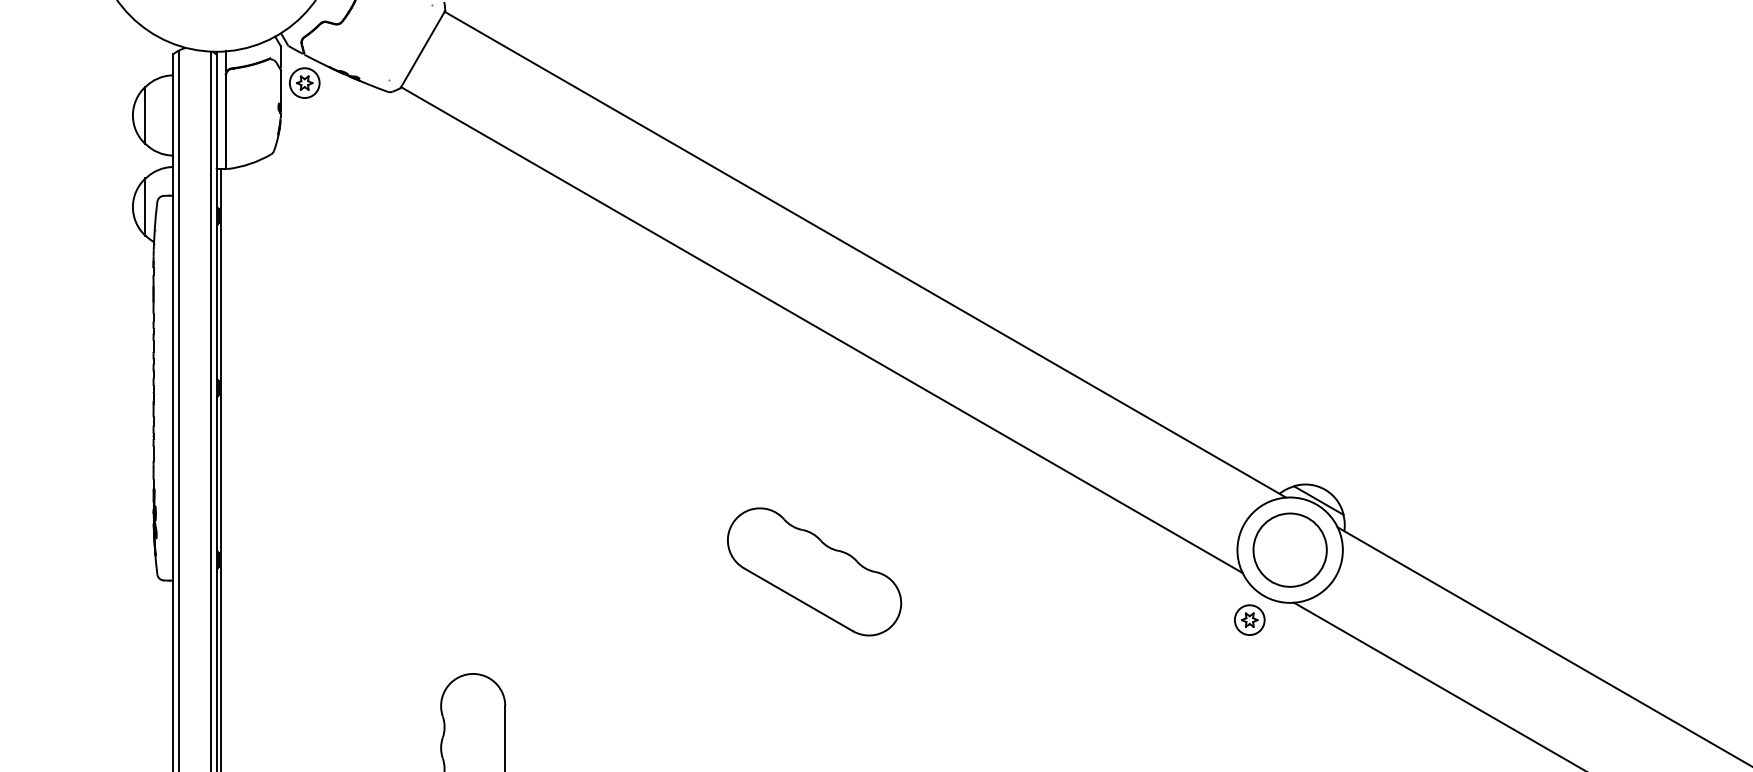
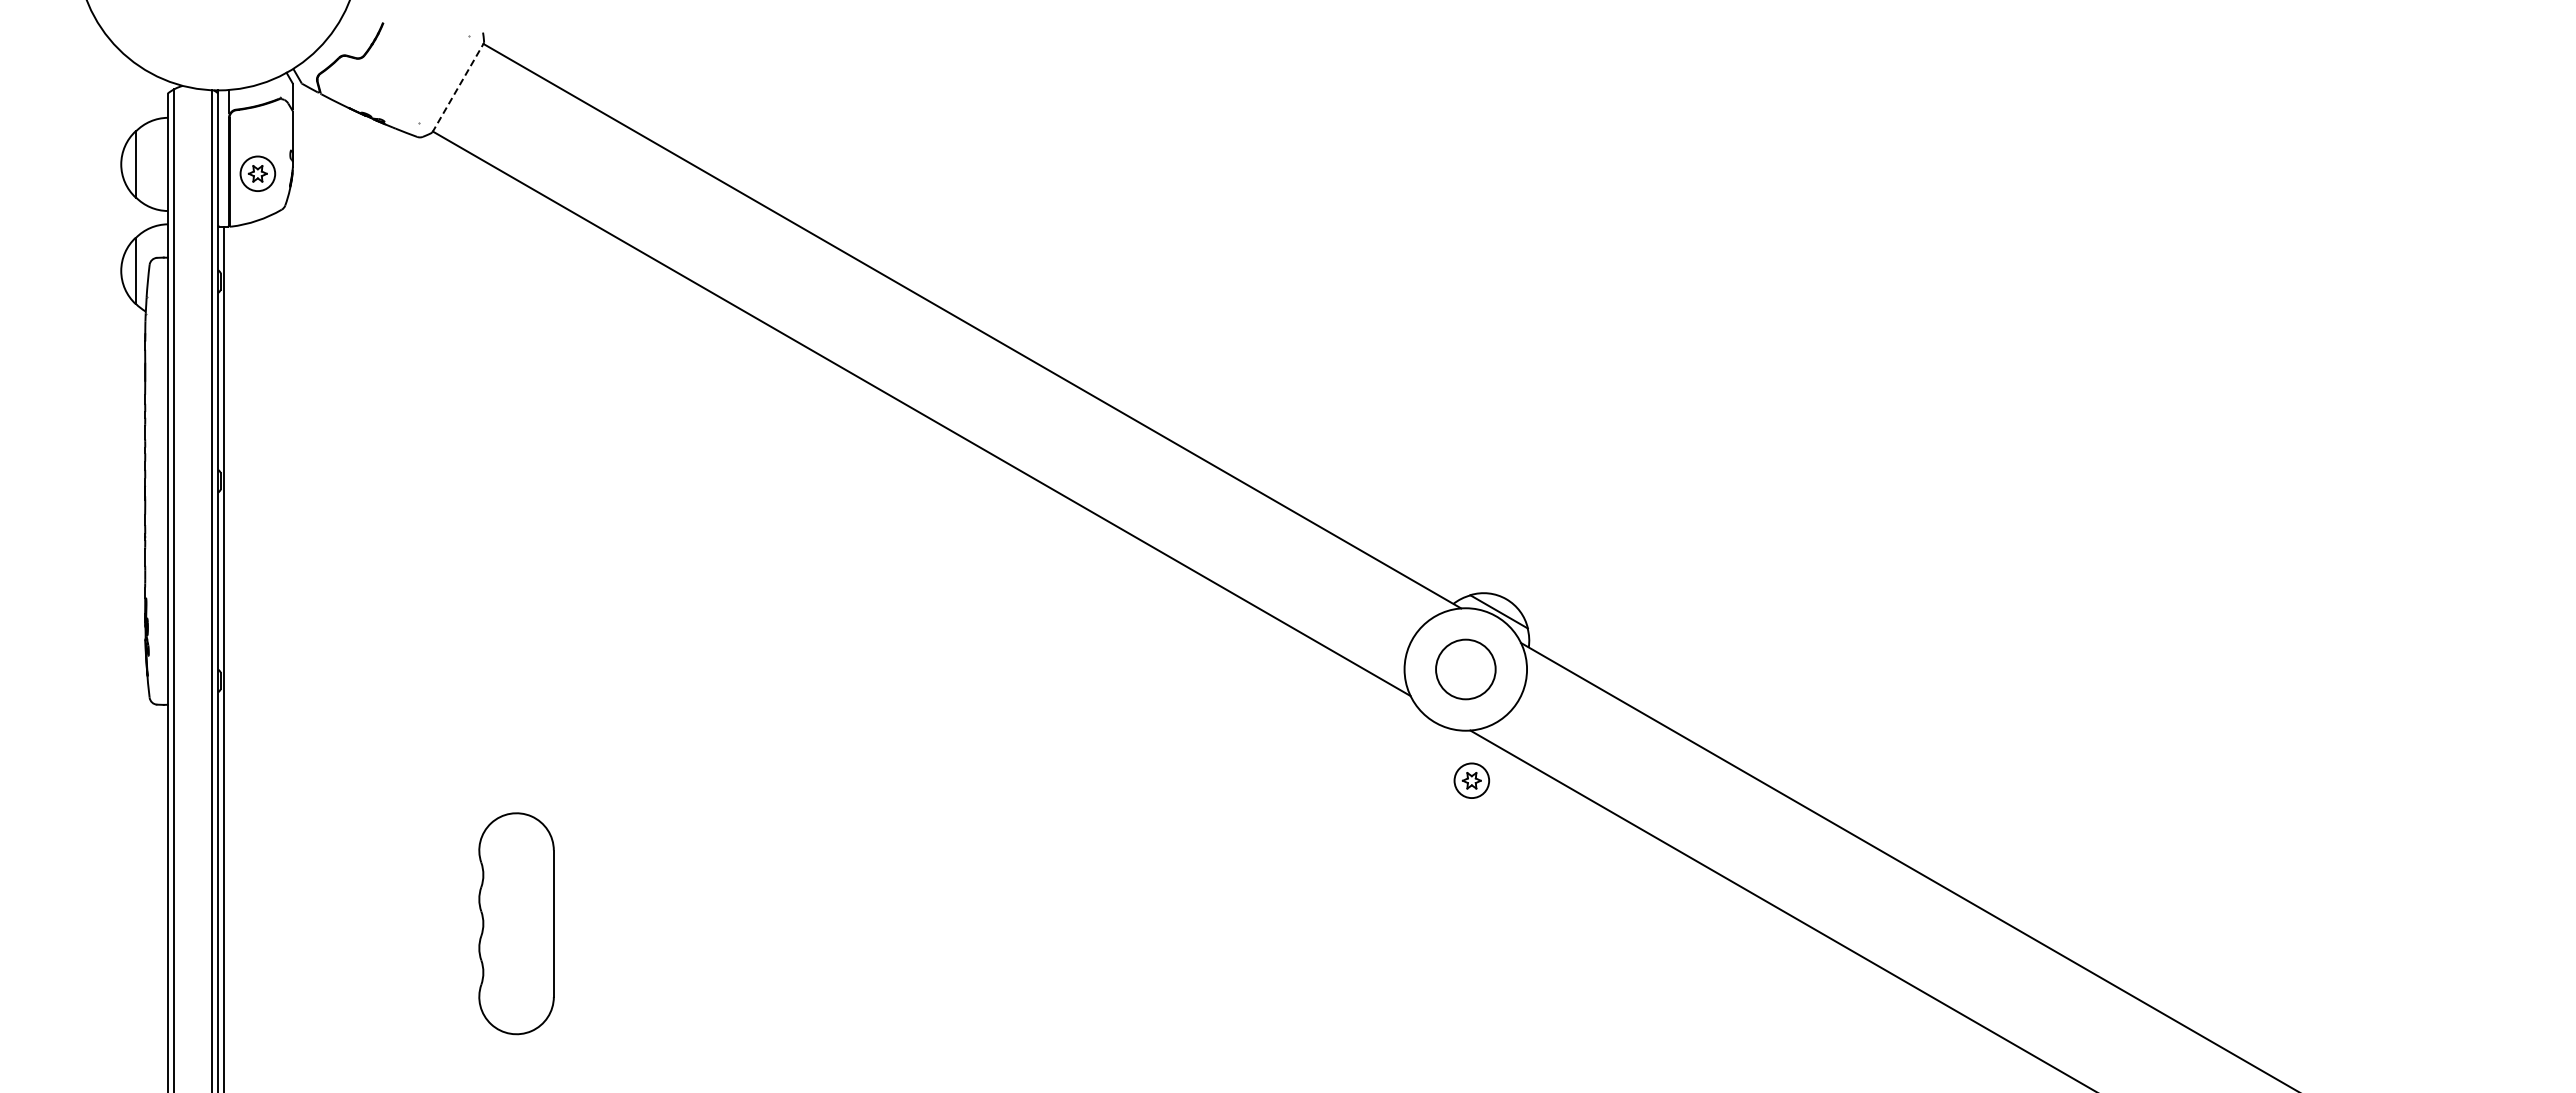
line: (423, 49) -> (458, 87), solid -> dashed
part: (304, 82) -> (257, 173), moved
circle: (1289, 550) -> (1465, 669), size x0.7
part: (813, 571) -> (912, 694), removed
part: (1249, 619) -> (1471, 780), moved

